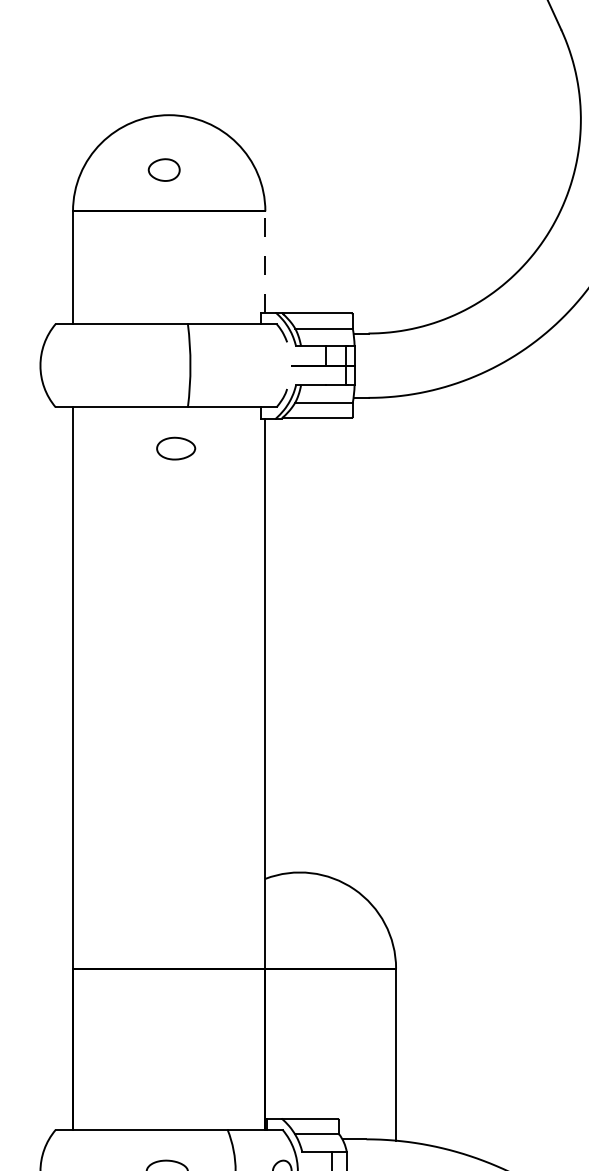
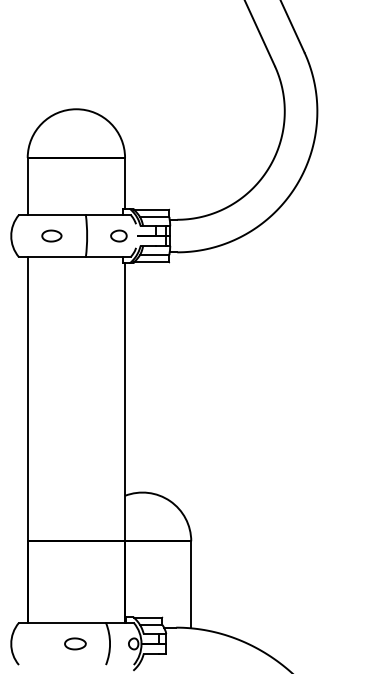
part: (163, 168) -> (118, 235), moved
line: (266, 261) -> (125, 183), dashed -> solid
part: (175, 447) -> (51, 235), moved

